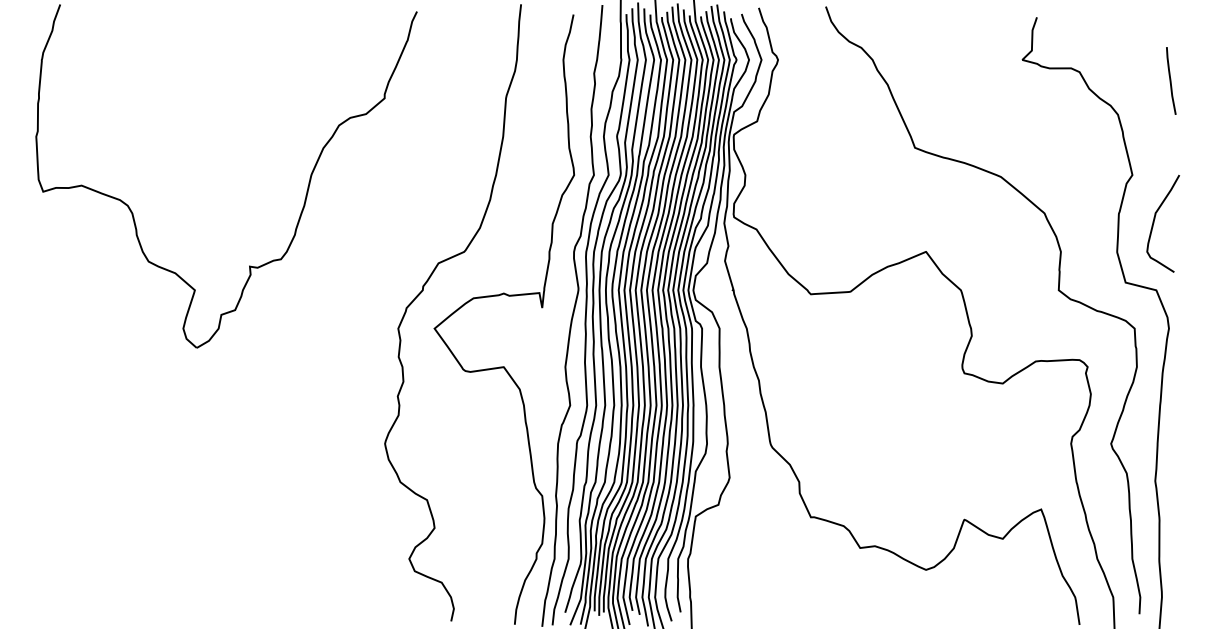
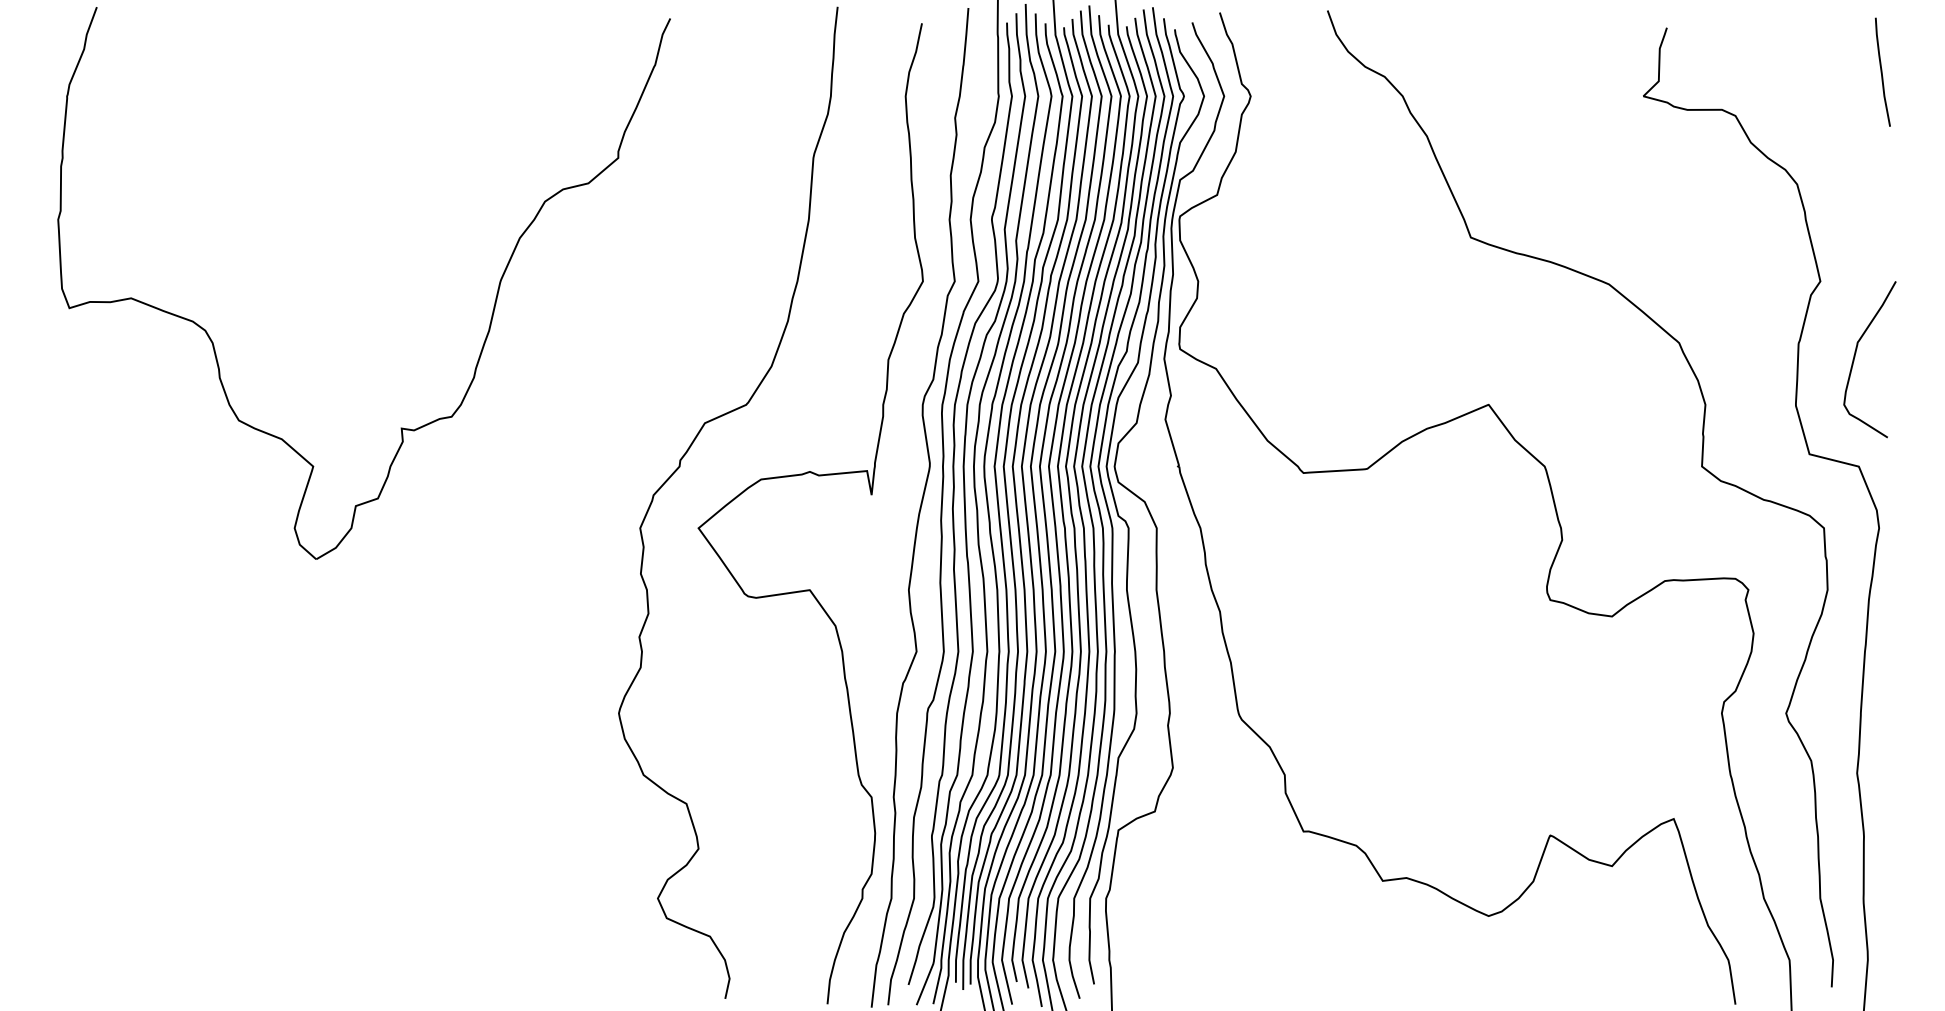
line: (1171, 80) -> (1883, 71), moved

